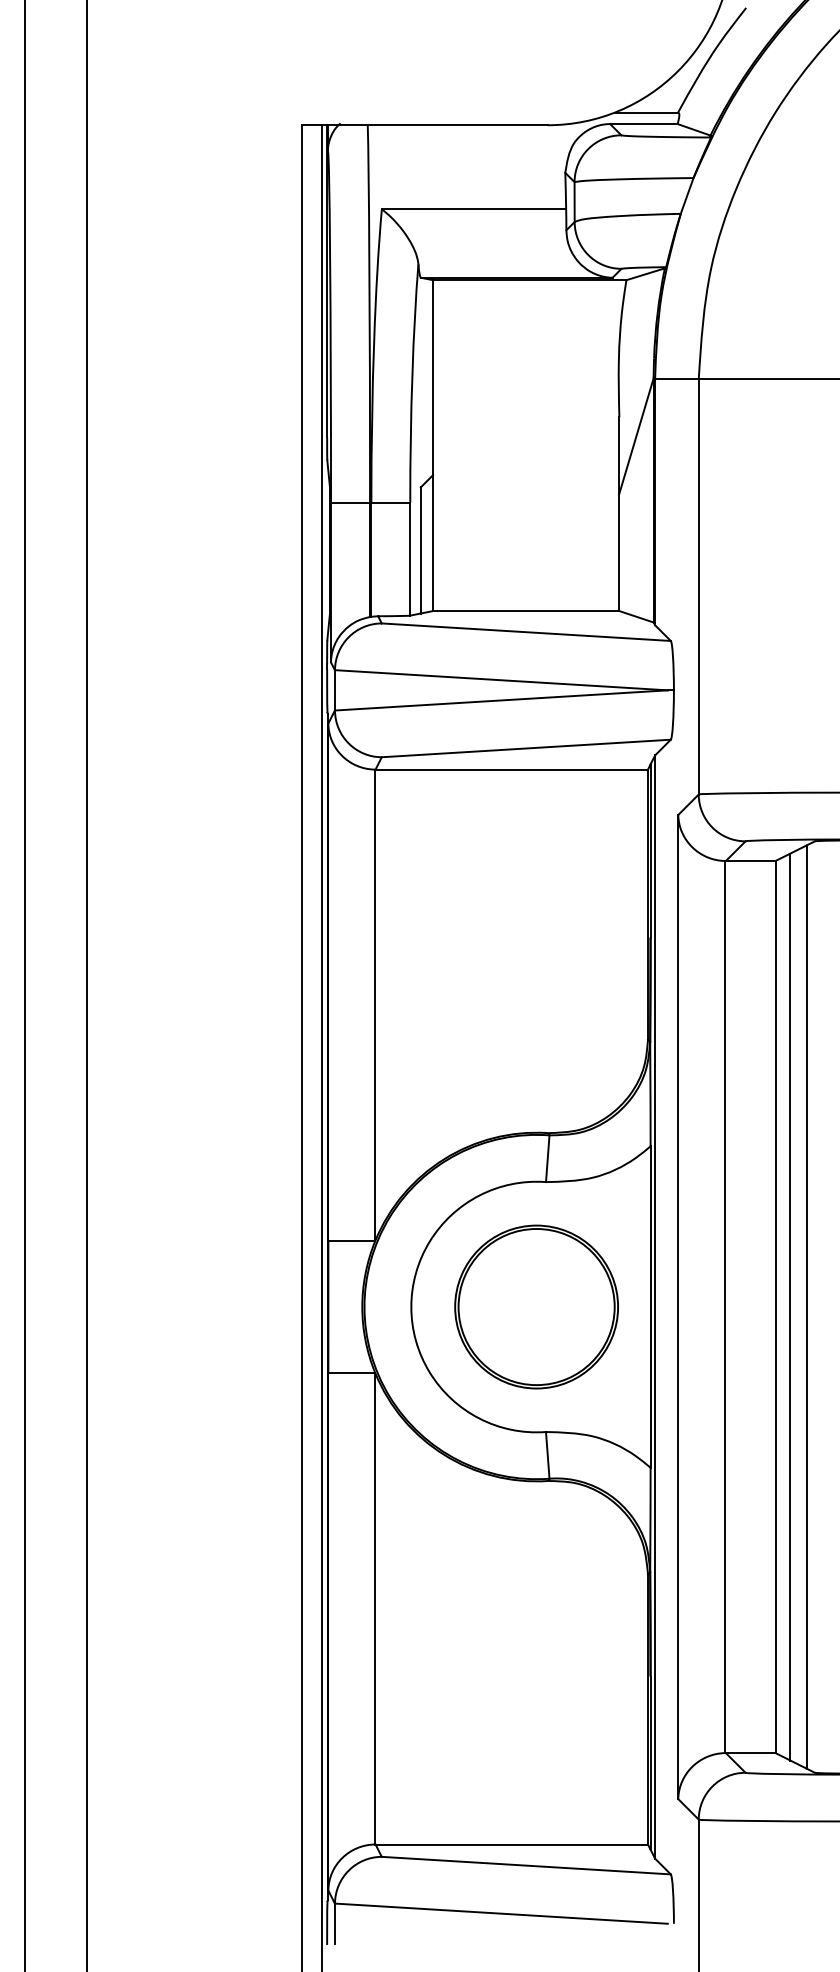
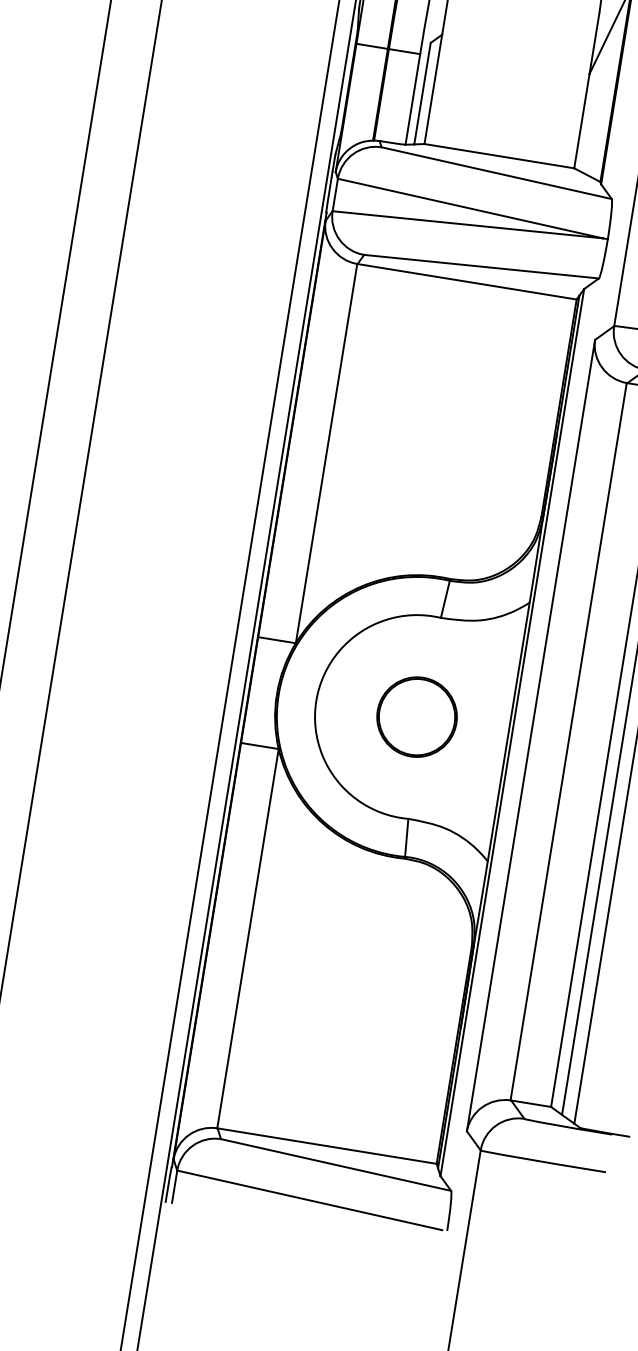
part: (536, 1306) -> (417, 716), size x0.6

